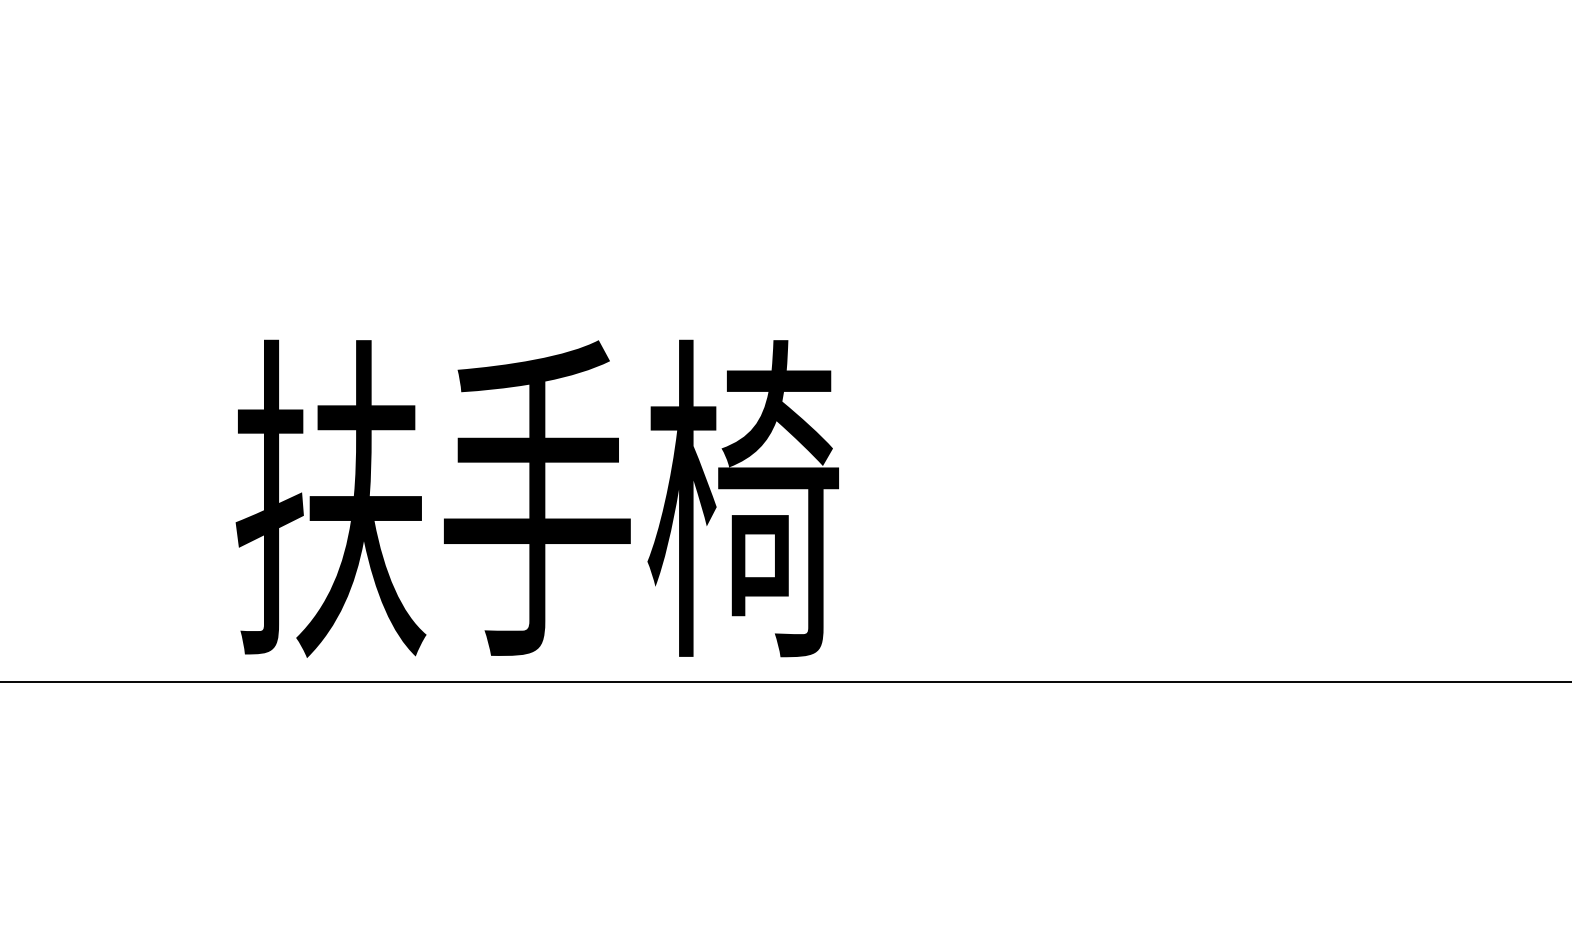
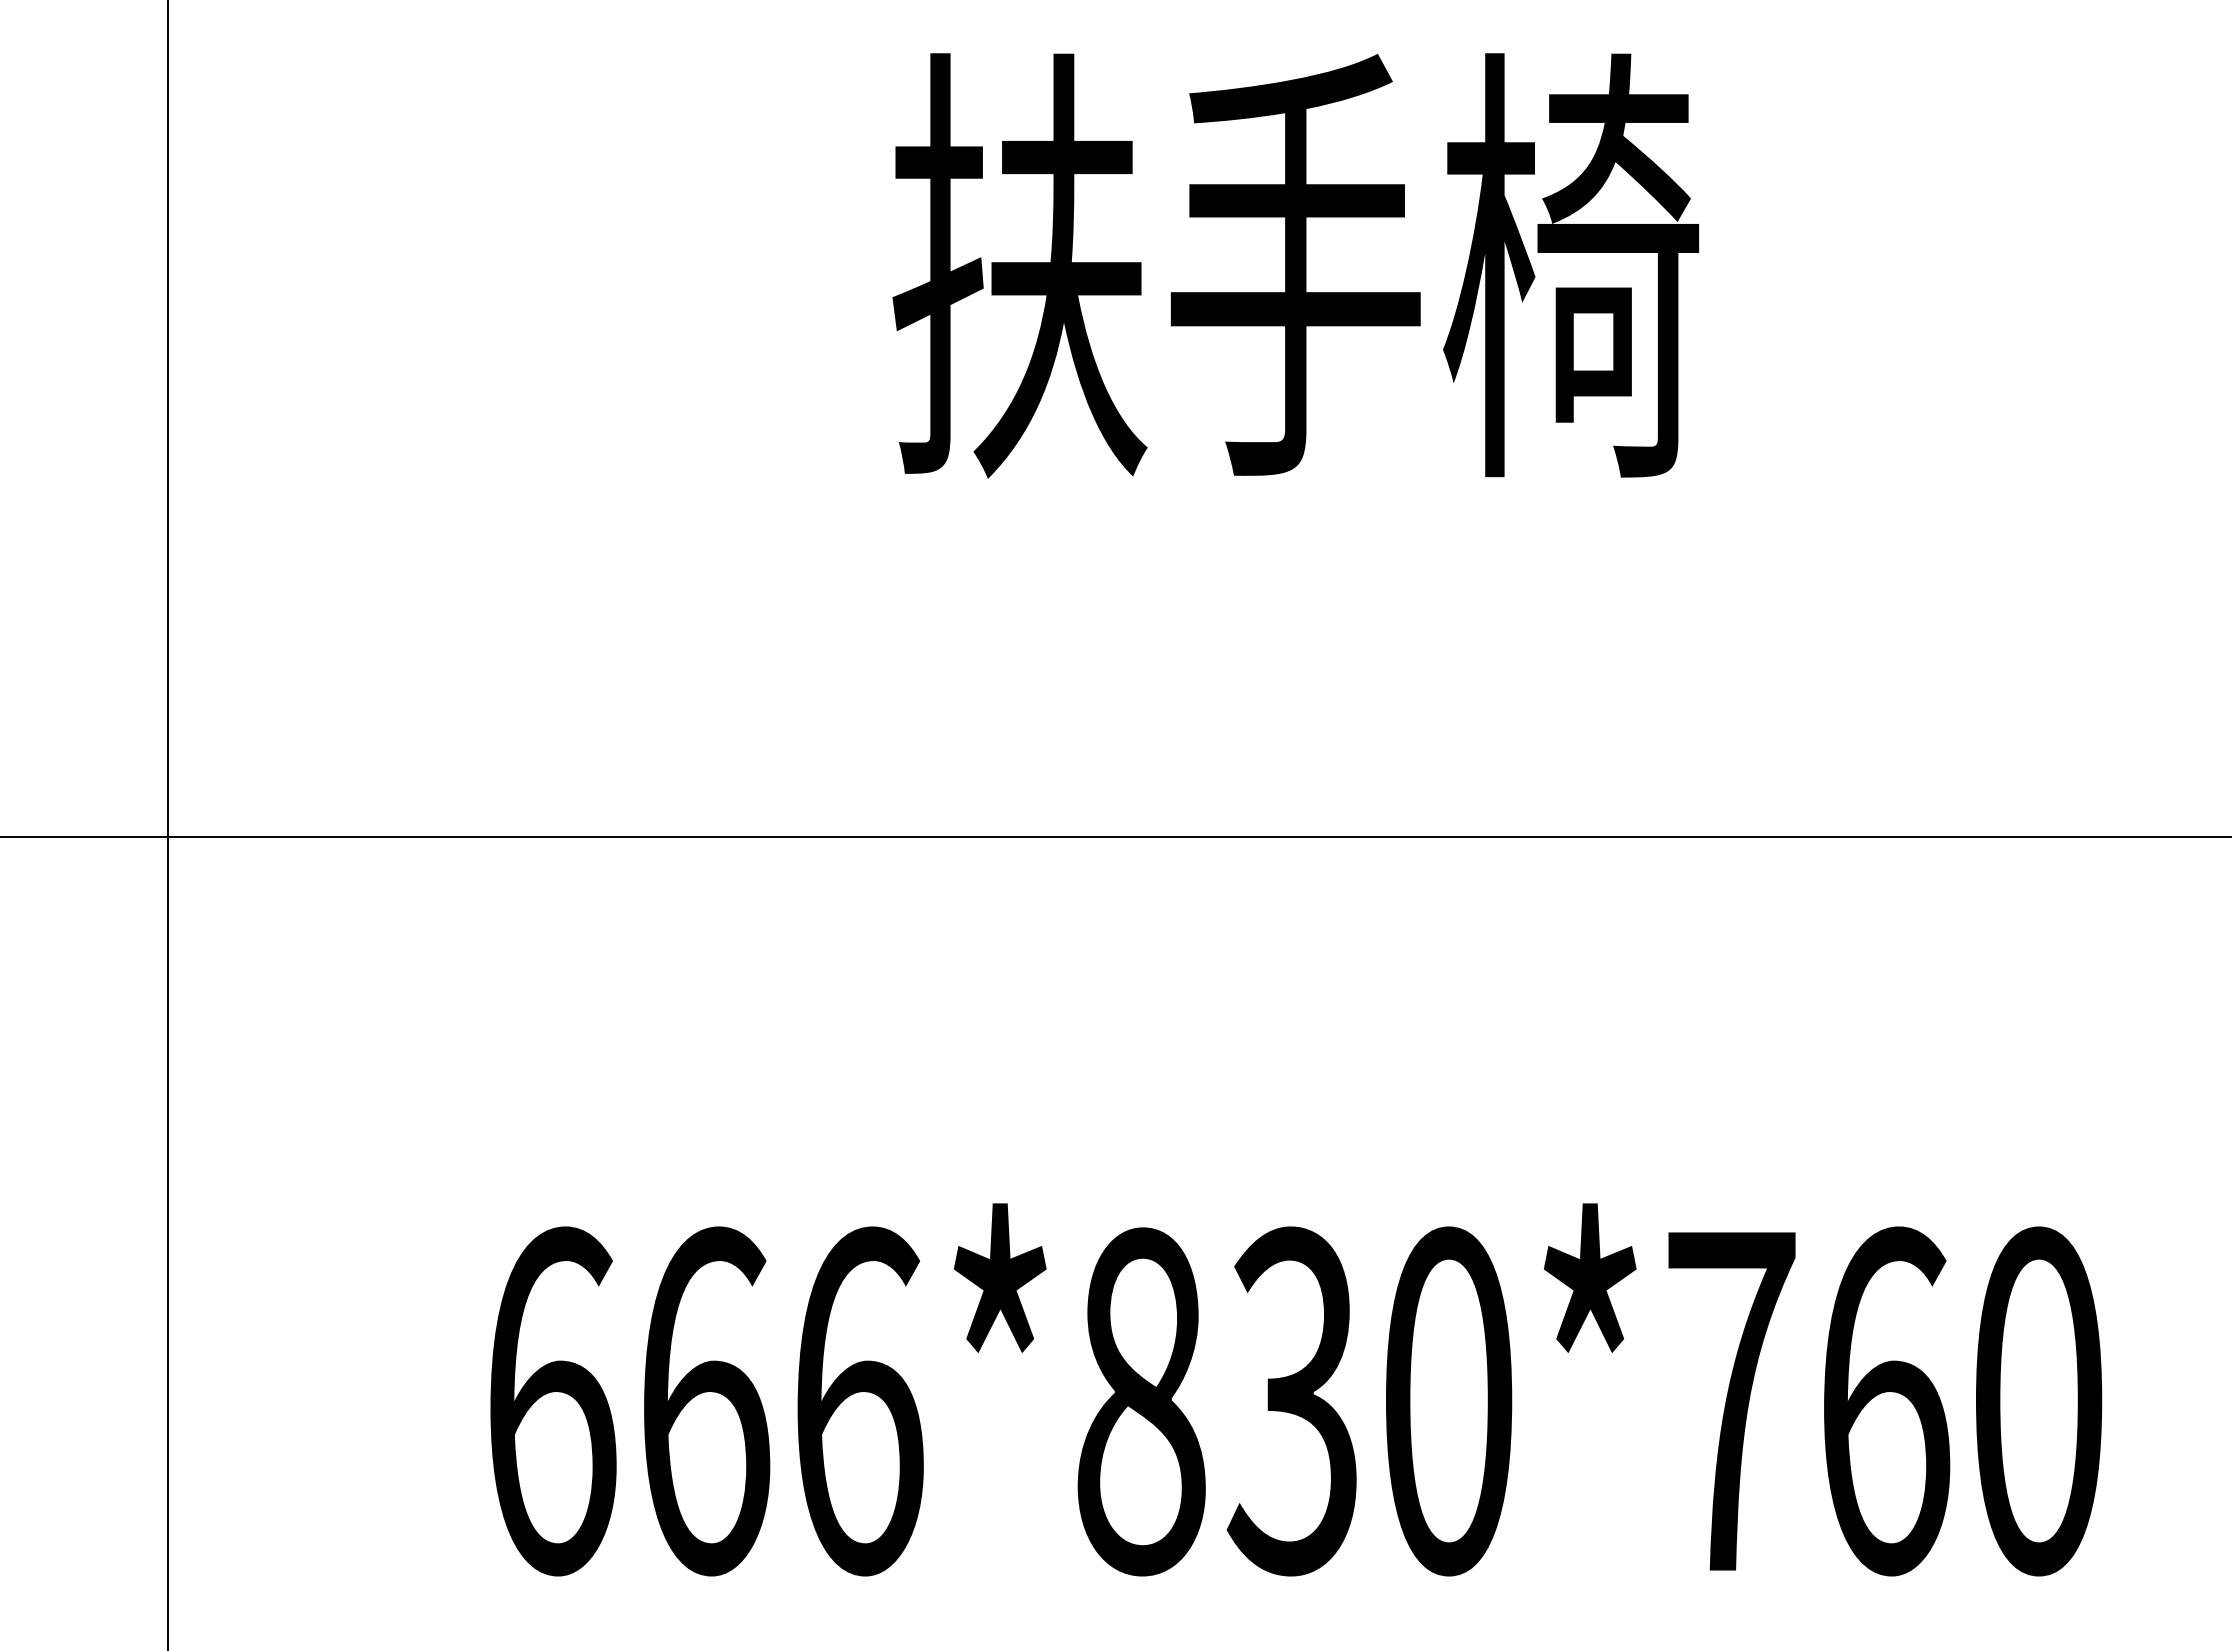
text: (537, 498) -> (1295, 265), moved

